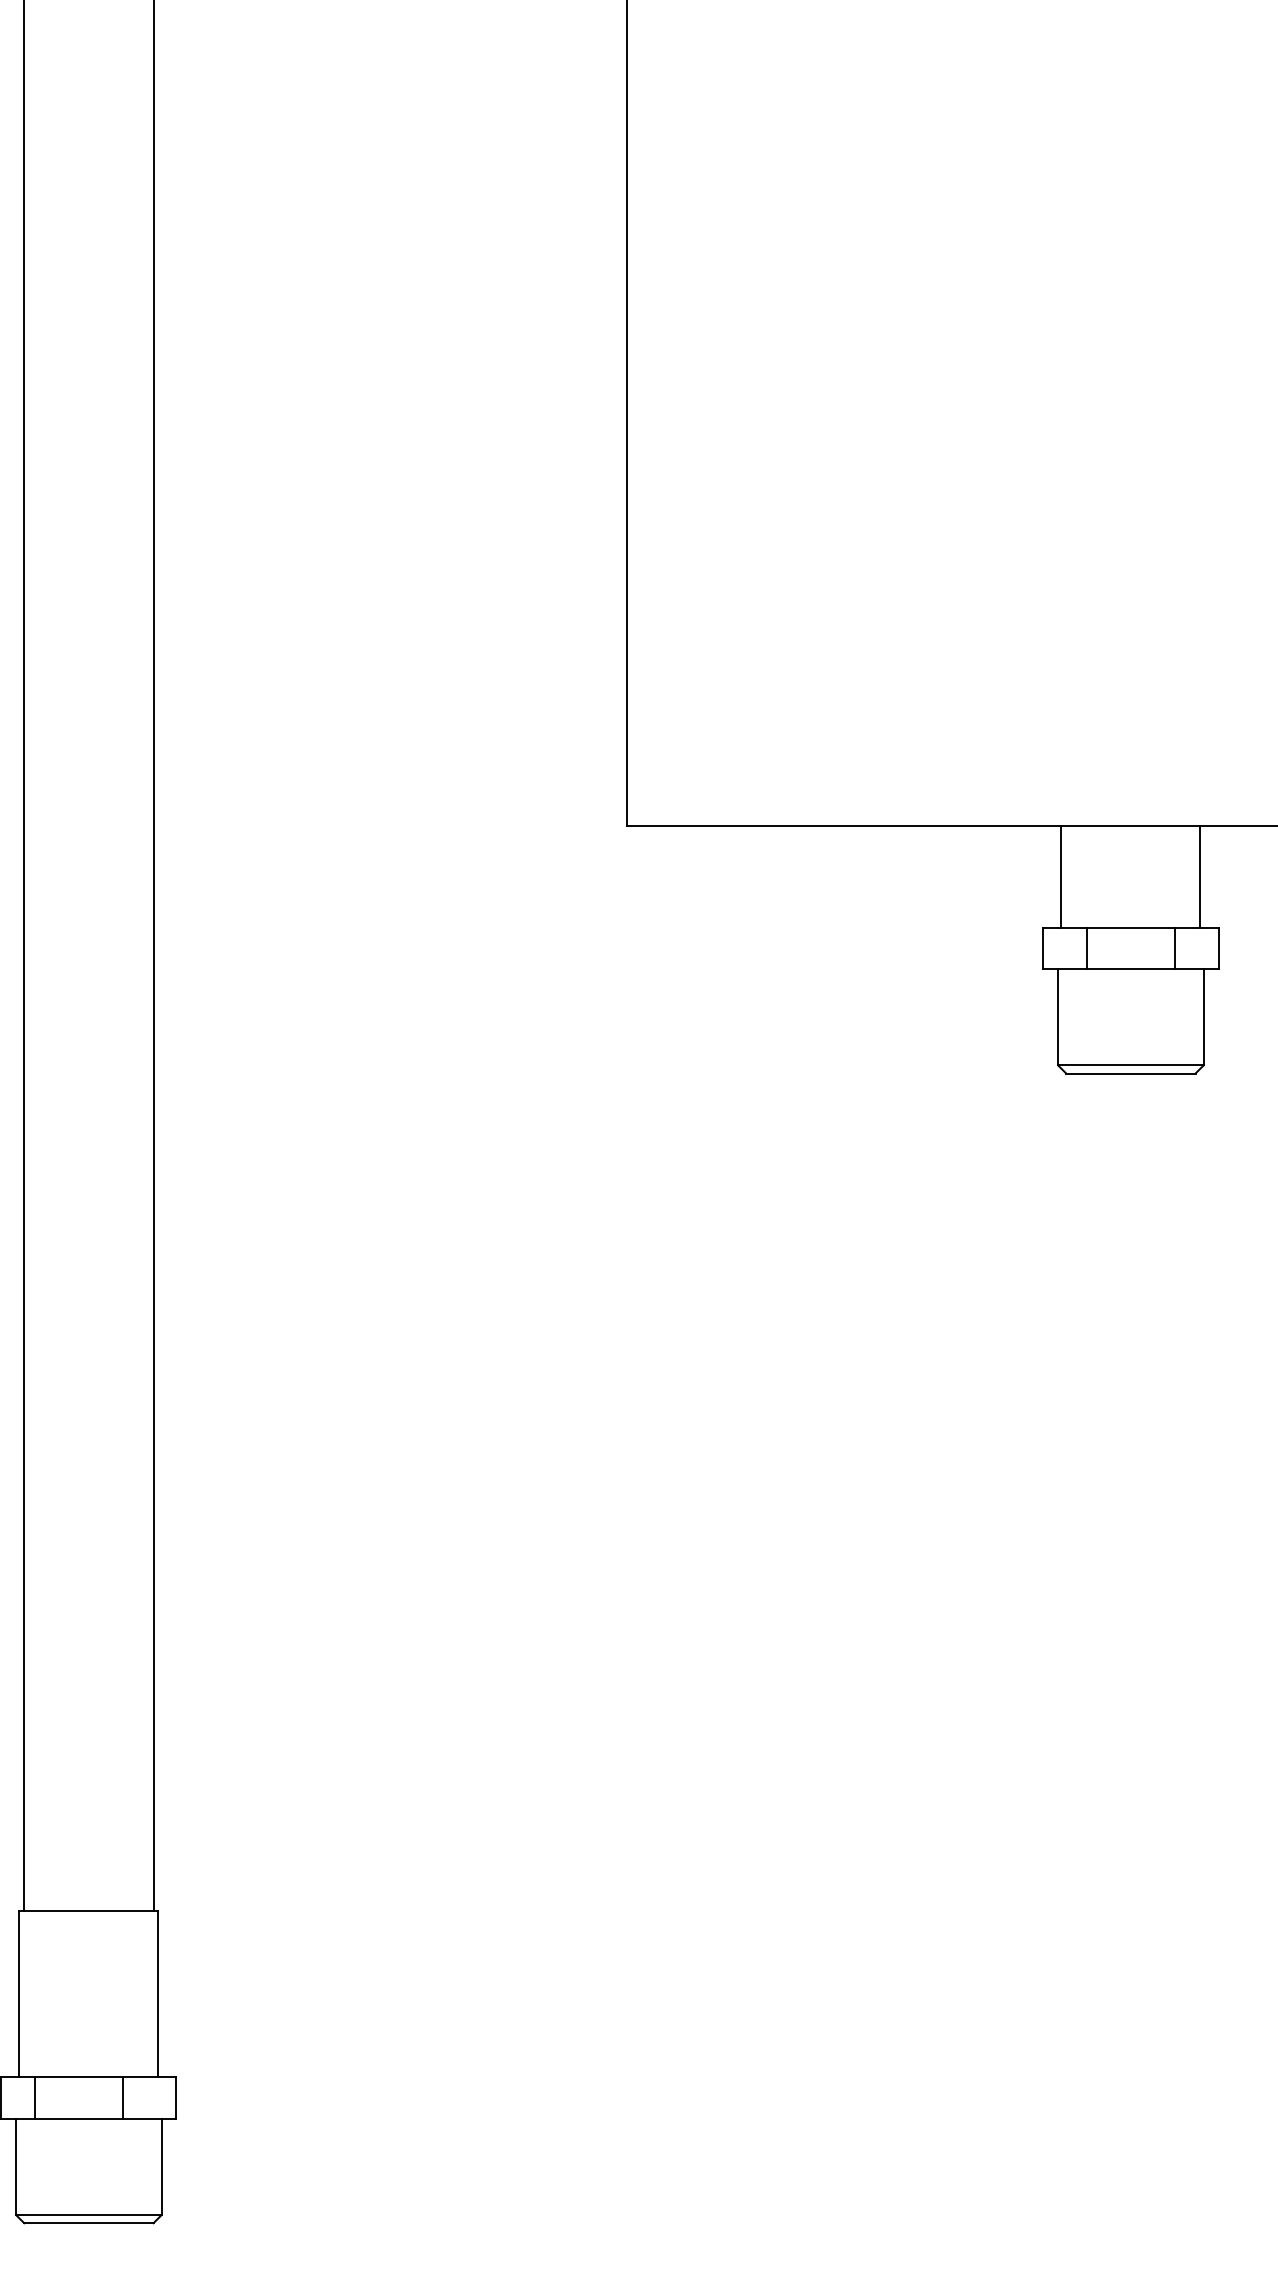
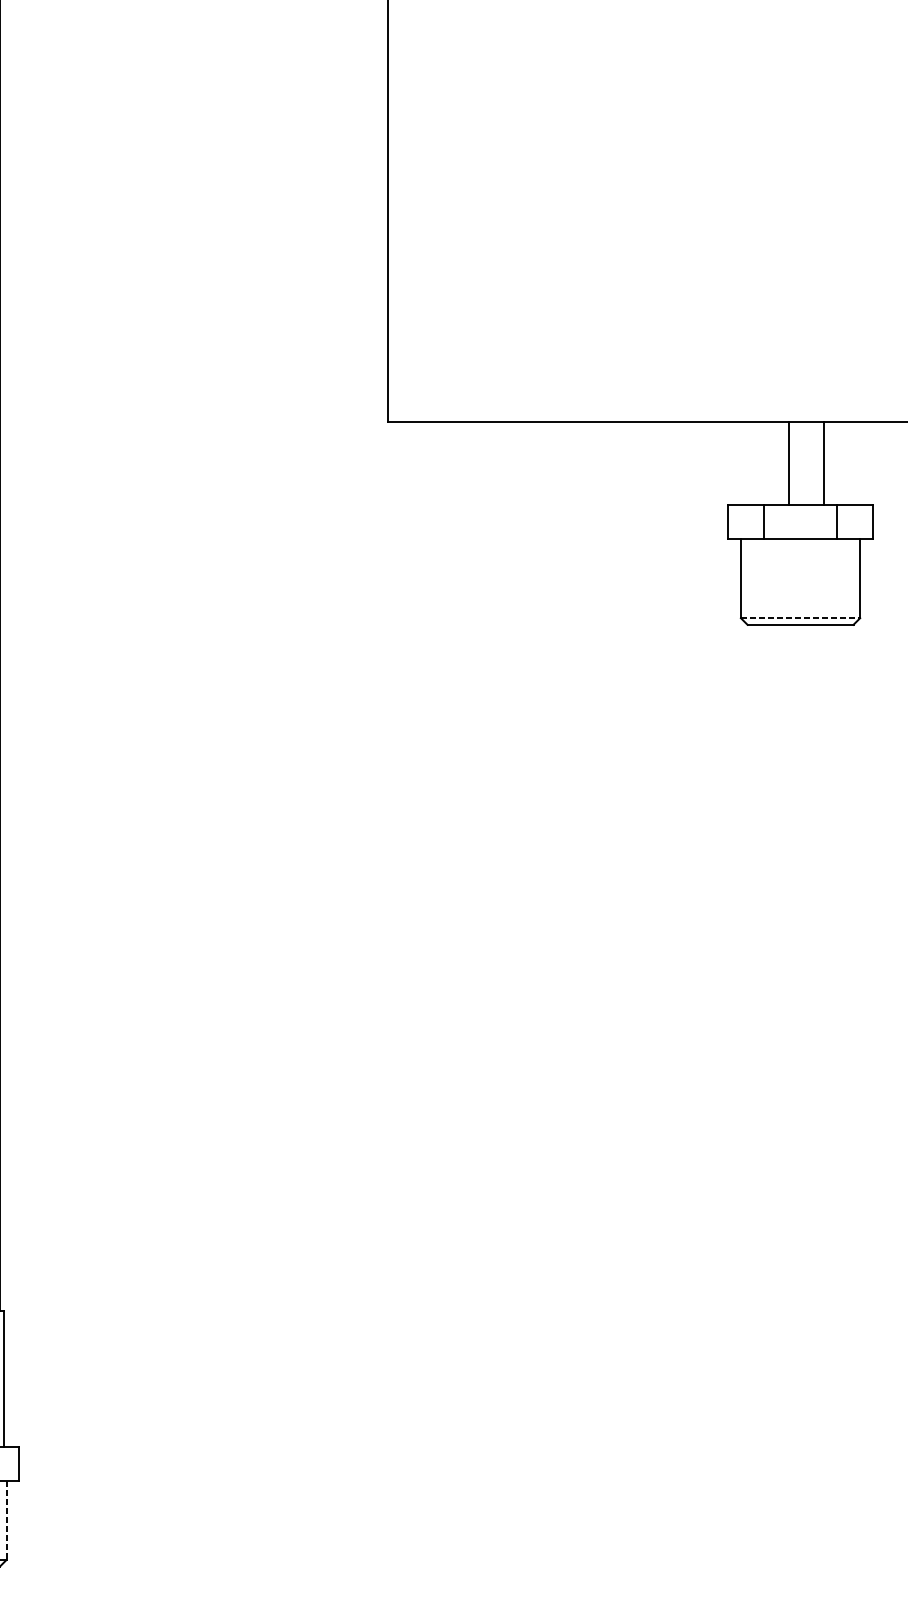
line: (1061, 876) -> (788, 463), moved
line: (1200, 876) -> (823, 463), moved
line: (1130, 1065) -> (800, 618), solid -> dashed
line: (161, 2167) -> (6, 1521), solid -> dashed

